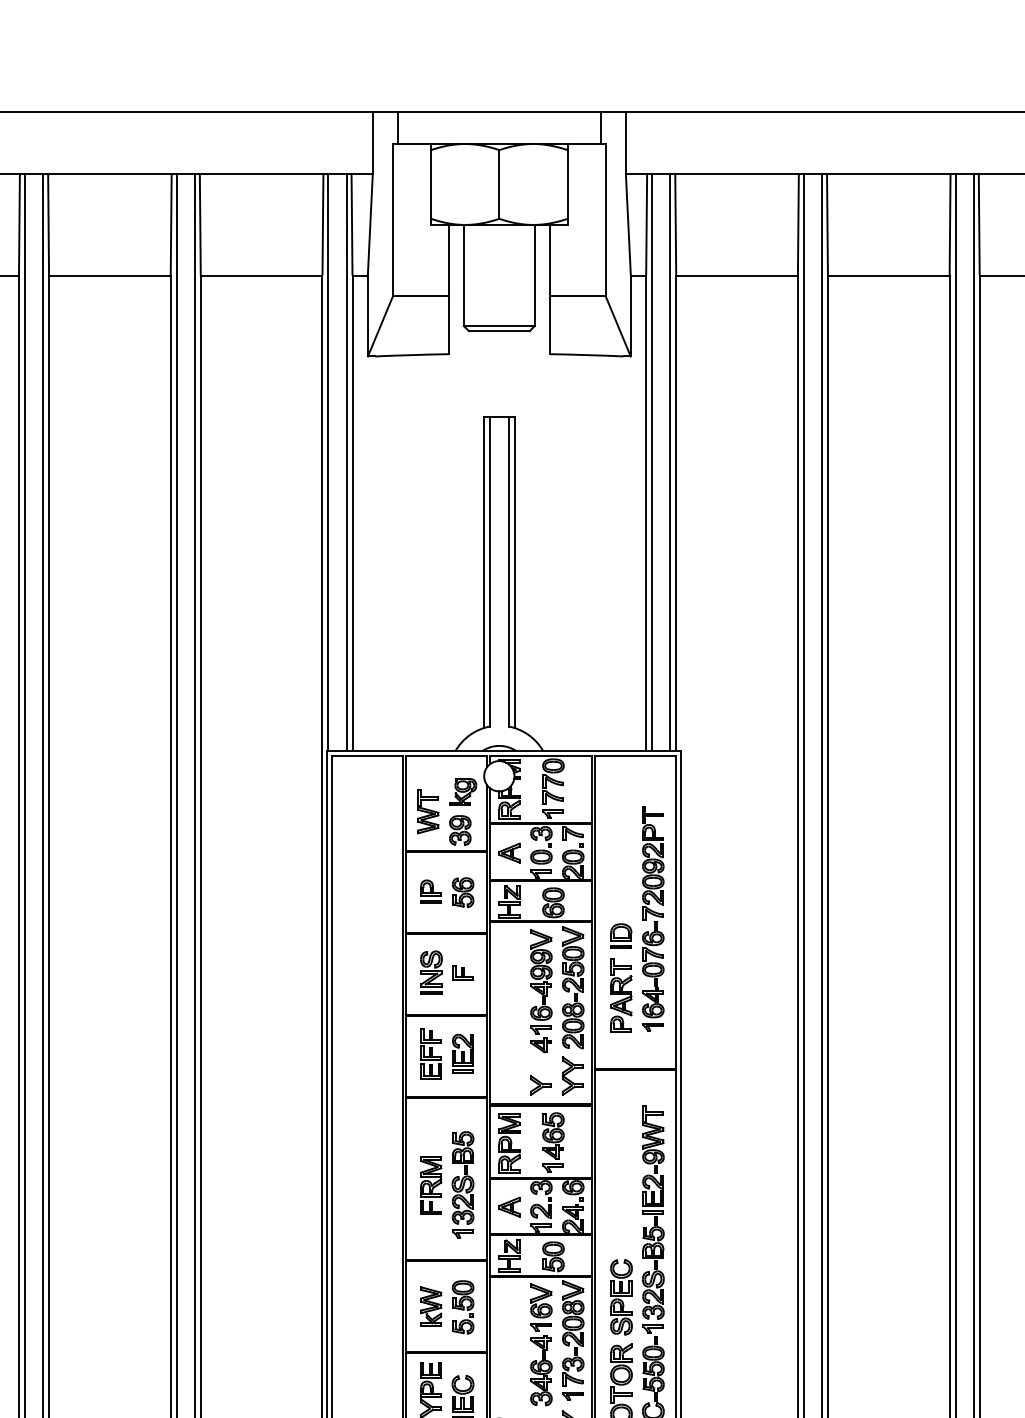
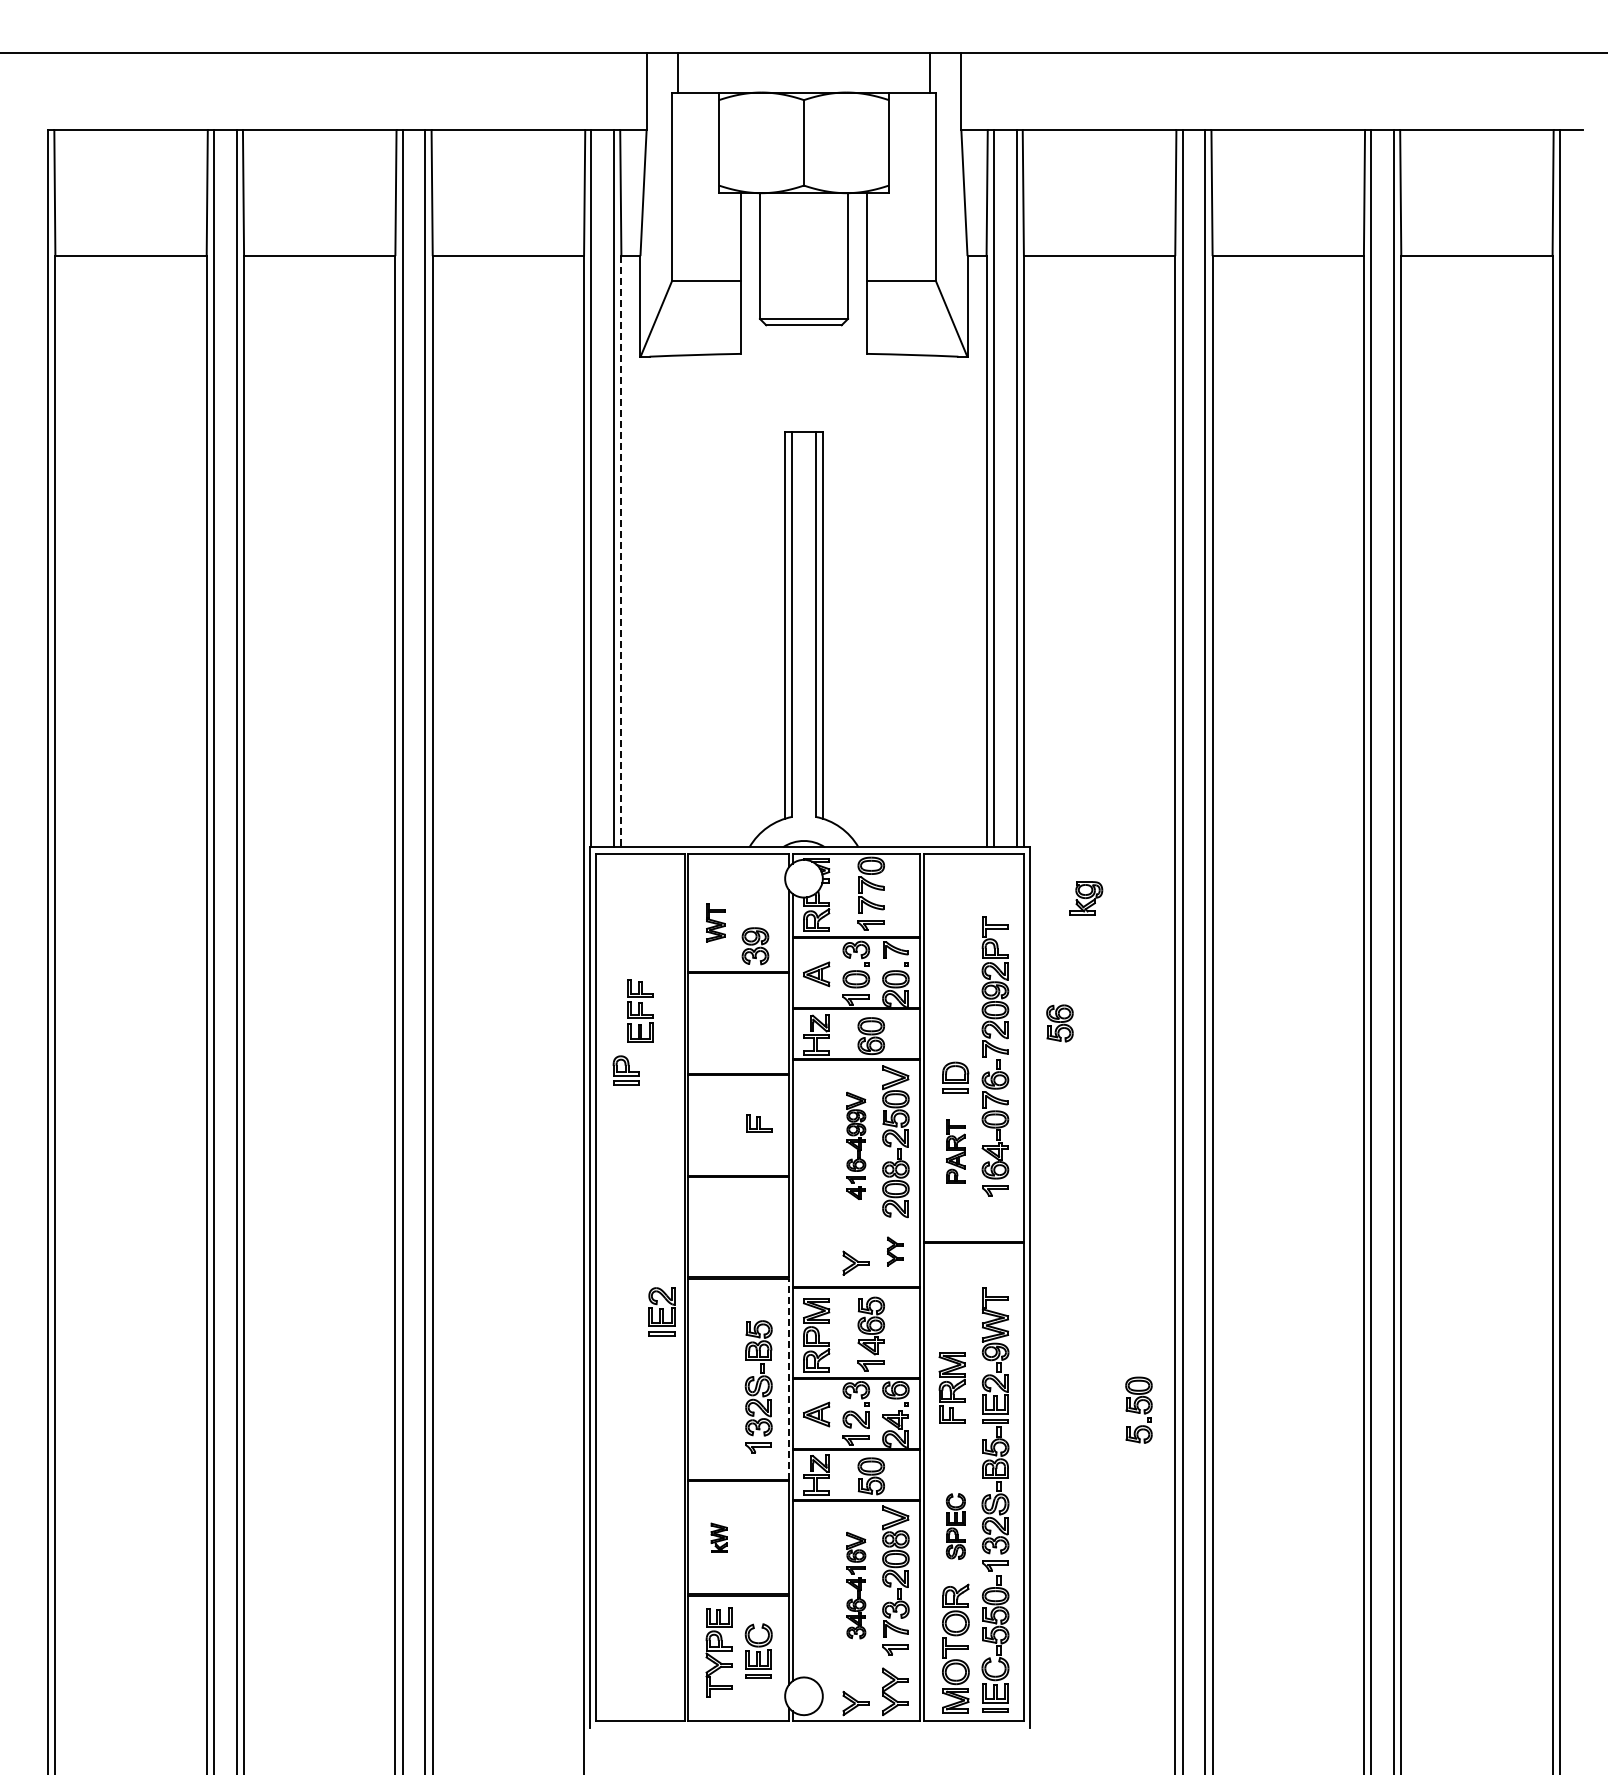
line: (352, 513) -> (621, 551), solid -> dashed
part: (463, 792) -> (1086, 898), moved
part: (428, 811) -> (715, 922), size x0.7
part: (430, 891) -> (625, 1070), moved
part: (462, 892) -> (1059, 1023), moved
part: (431, 972) -> (719, 1122), removed
part: (541, 990) -> (856, 1145), size x0.7
part: (621, 995) -> (955, 1151), size x0.7
part: (431, 1053) -> (640, 1010), moved
part: (462, 1053) -> (661, 1311), moved
part: (572, 1076) -> (895, 1251), size x0.6
line: (486, 1178) -> (788, 1379), solid -> dashed
part: (430, 1185) -> (951, 1387), moved
part: (621, 1297) -> (955, 1526), size x0.7
part: (430, 1306) -> (718, 1537), size x0.6
part: (462, 1306) -> (1138, 1409), moved
part: (541, 1344) -> (856, 1585), size x0.7

